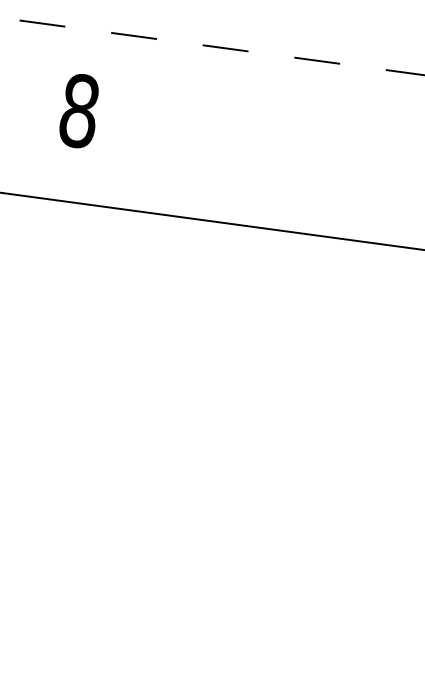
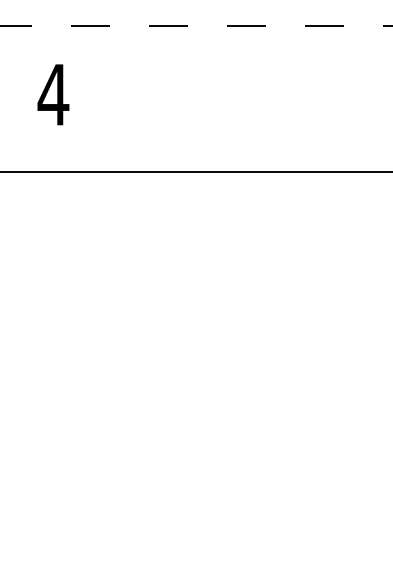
text: (79, 110) -> (53, 94), 8 -> 4

